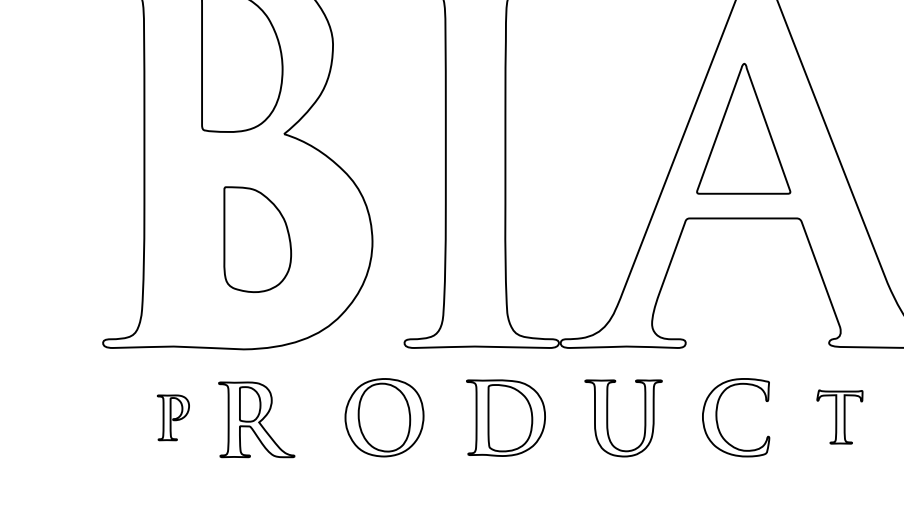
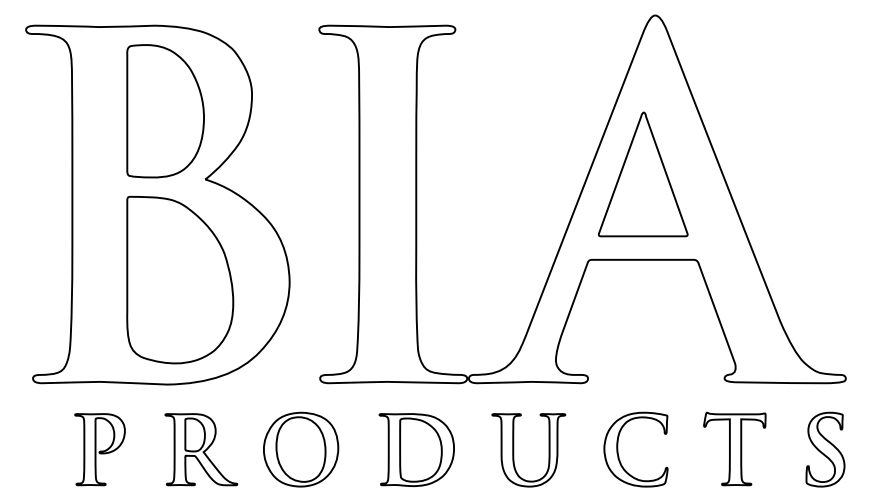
part: (257, 239) -> (180, 279), size x1.67
part: (839, 416) -> (734, 448), size x1.43
part: (172, 417) -> (99, 449), size x1.67
part: (256, 419) -> (201, 449), moved

